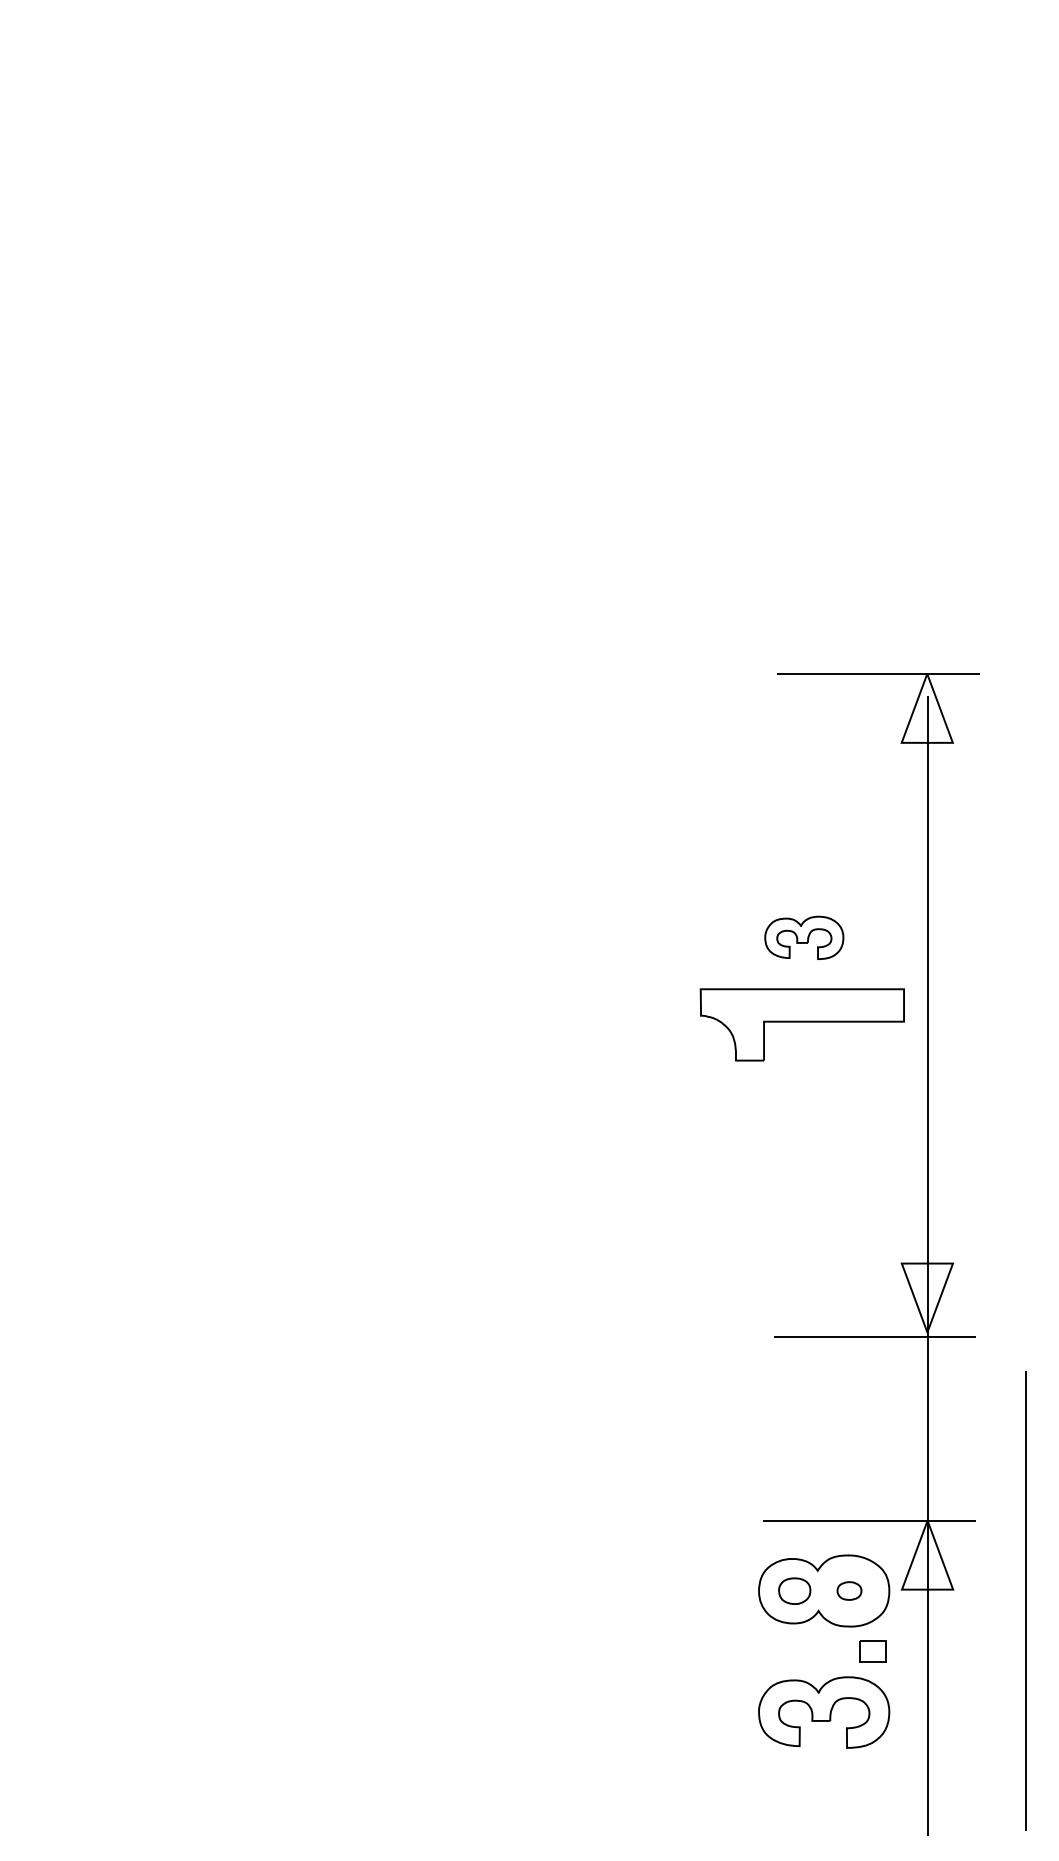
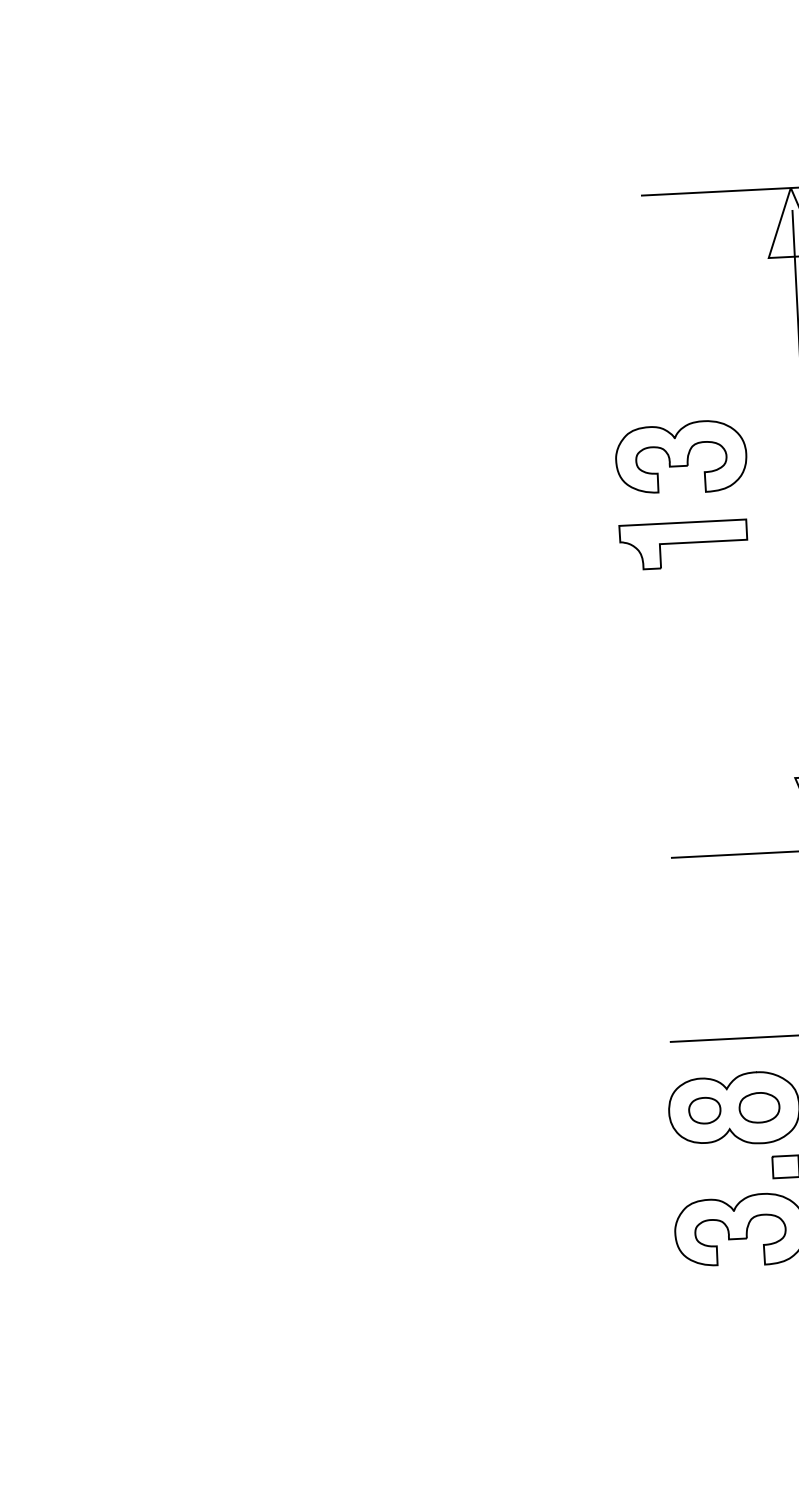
part: (804, 937) -> (681, 457), size x1.67
part: (802, 1025) -> (683, 545), size x0.62
part: (849, 1590) -> (759, 1107), size x1.67

